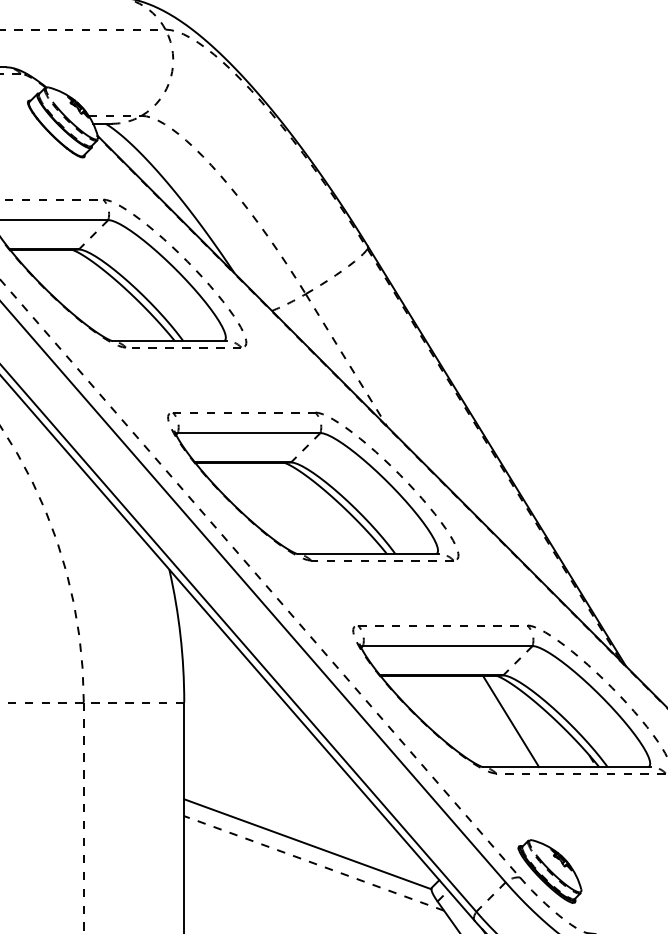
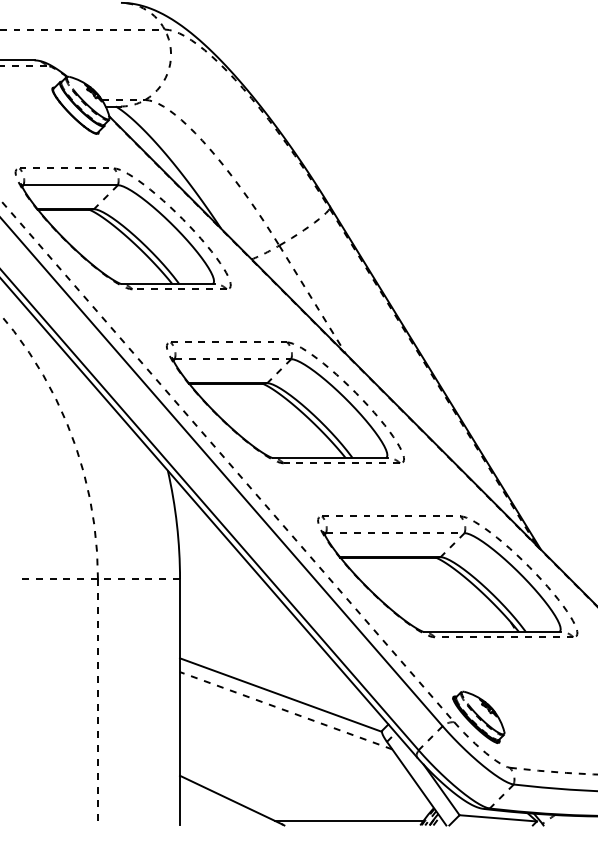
line: (249, 433) -> (233, 359), solid -> dashed
line: (448, 646) -> (395, 533), solid -> dashed
line: (510, 721) -> (446, 594), removed

